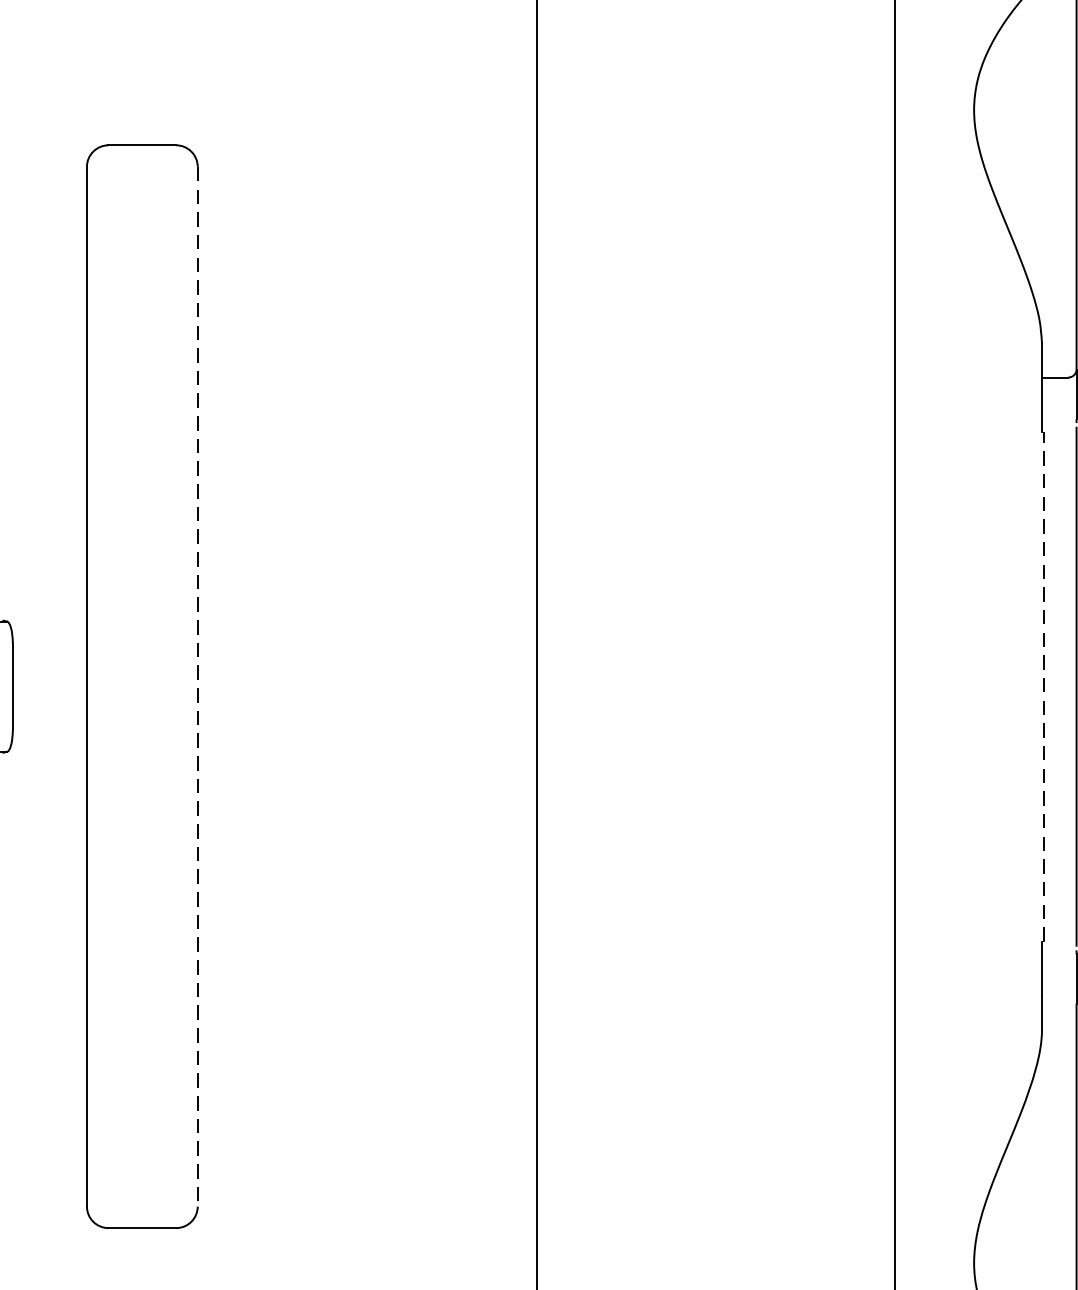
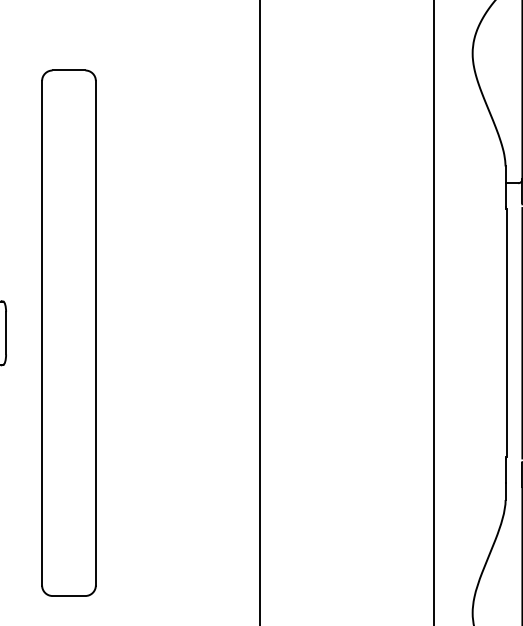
line: (196, 687) -> (95, 333), dashed -> solid
line: (1043, 687) -> (506, 333), dashed -> solid

